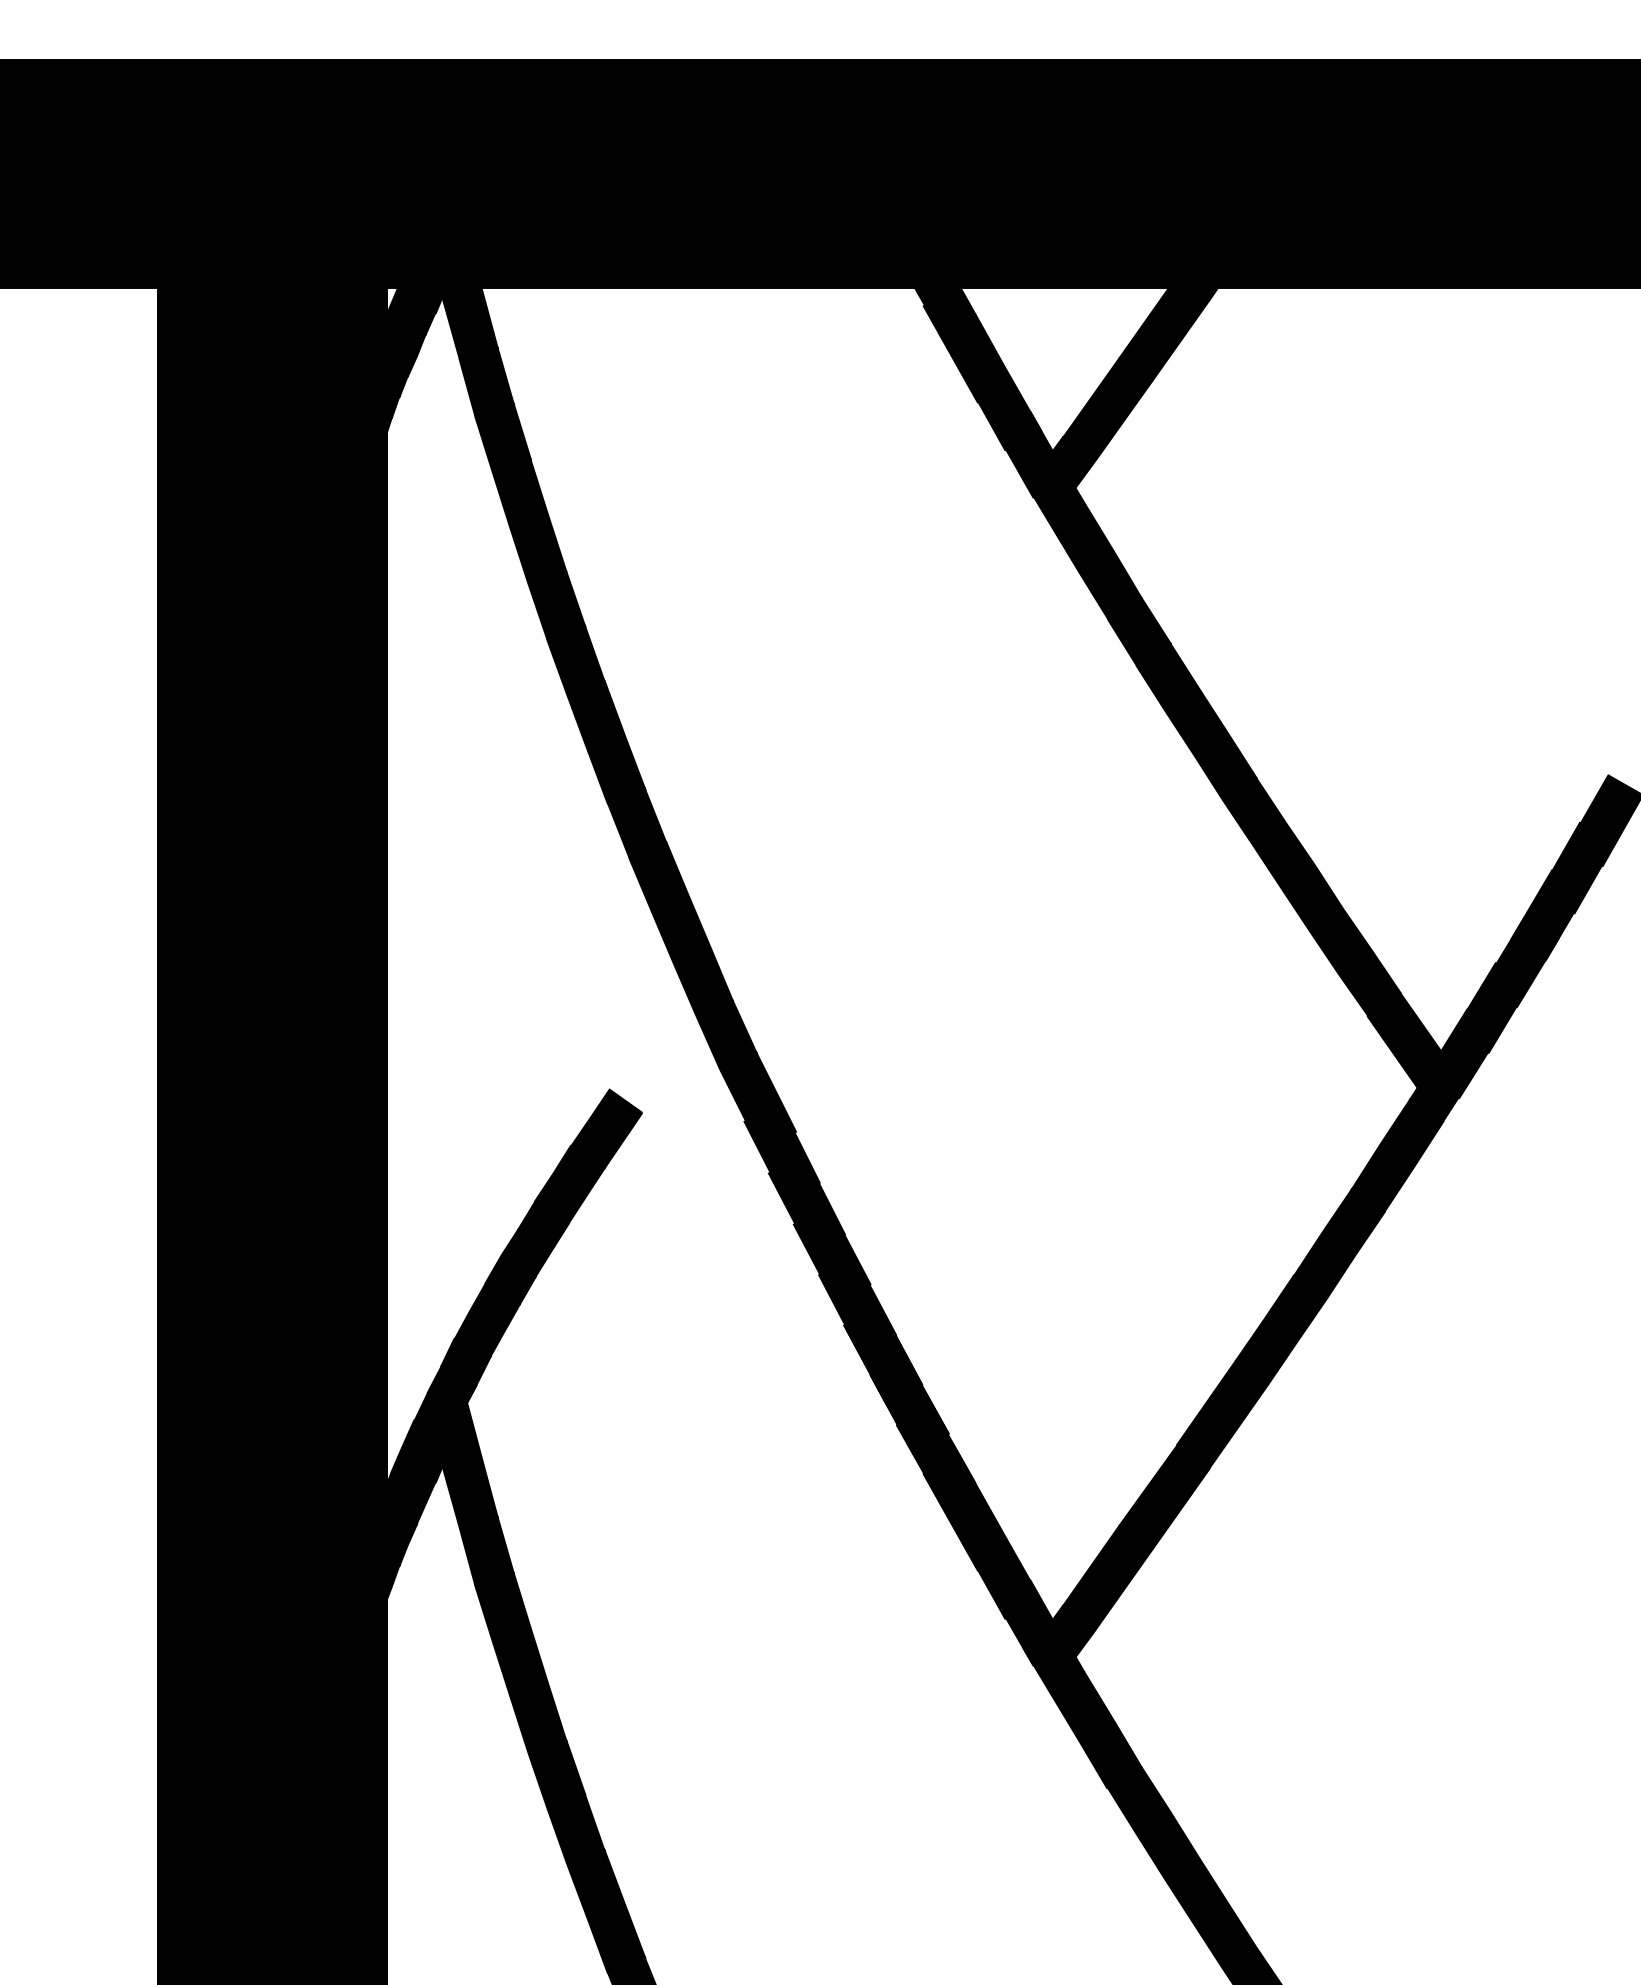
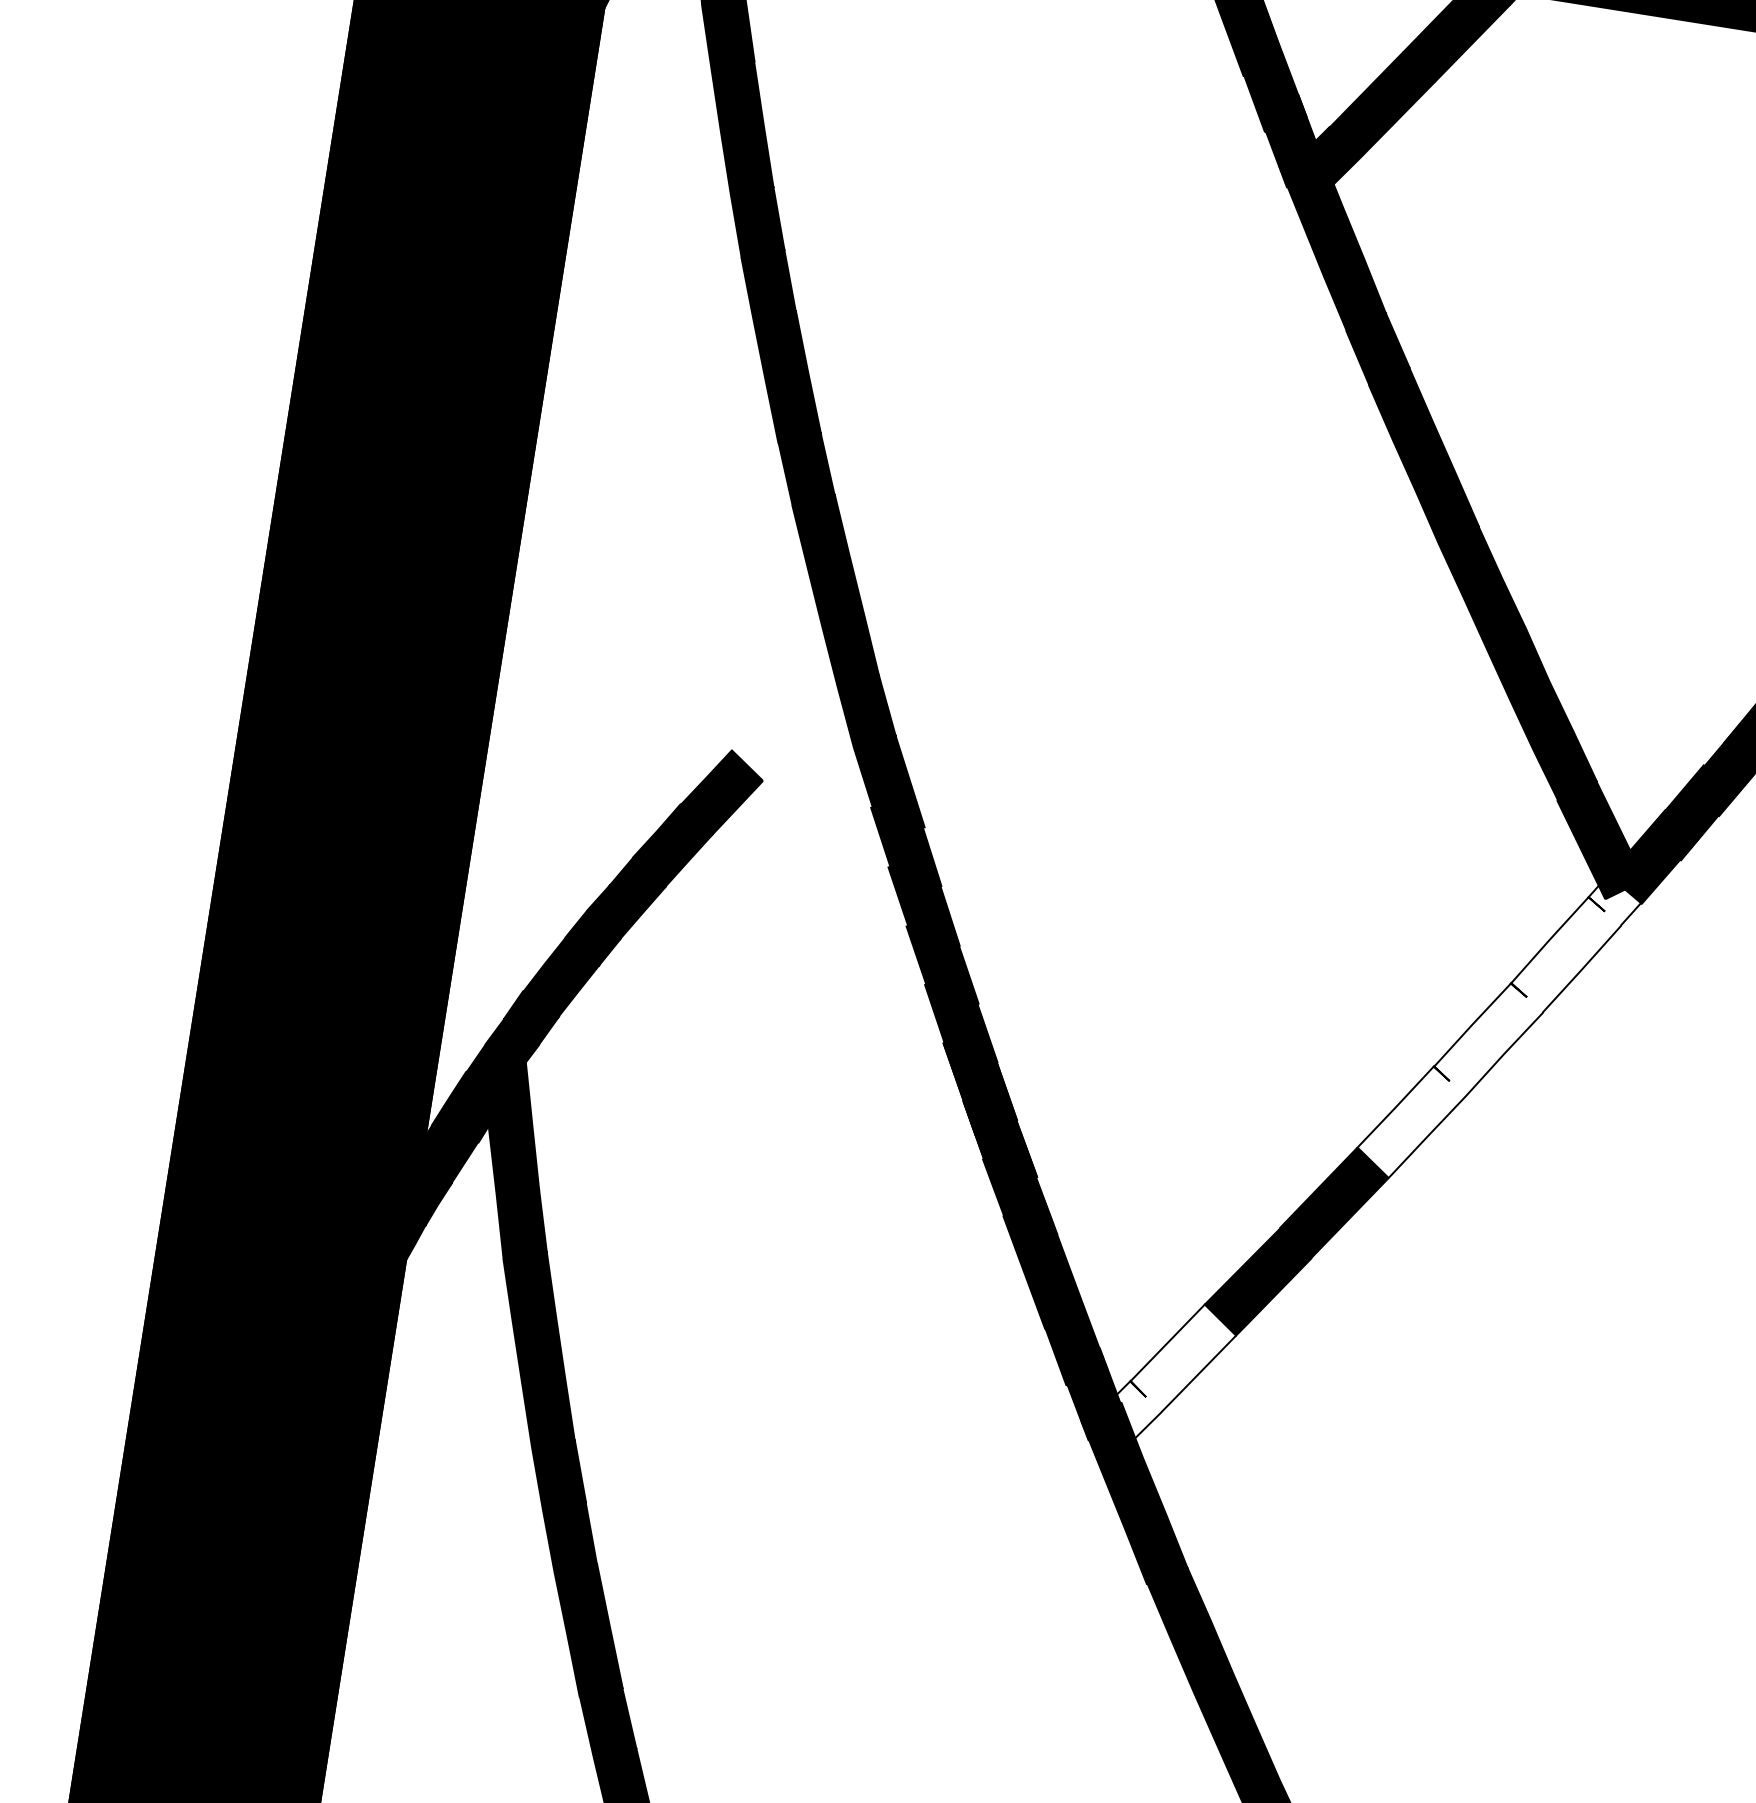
fill: (1353, 1218) -> (1507, 1014), removed
fill: (1093, 1596) -> (1164, 1376), removed

